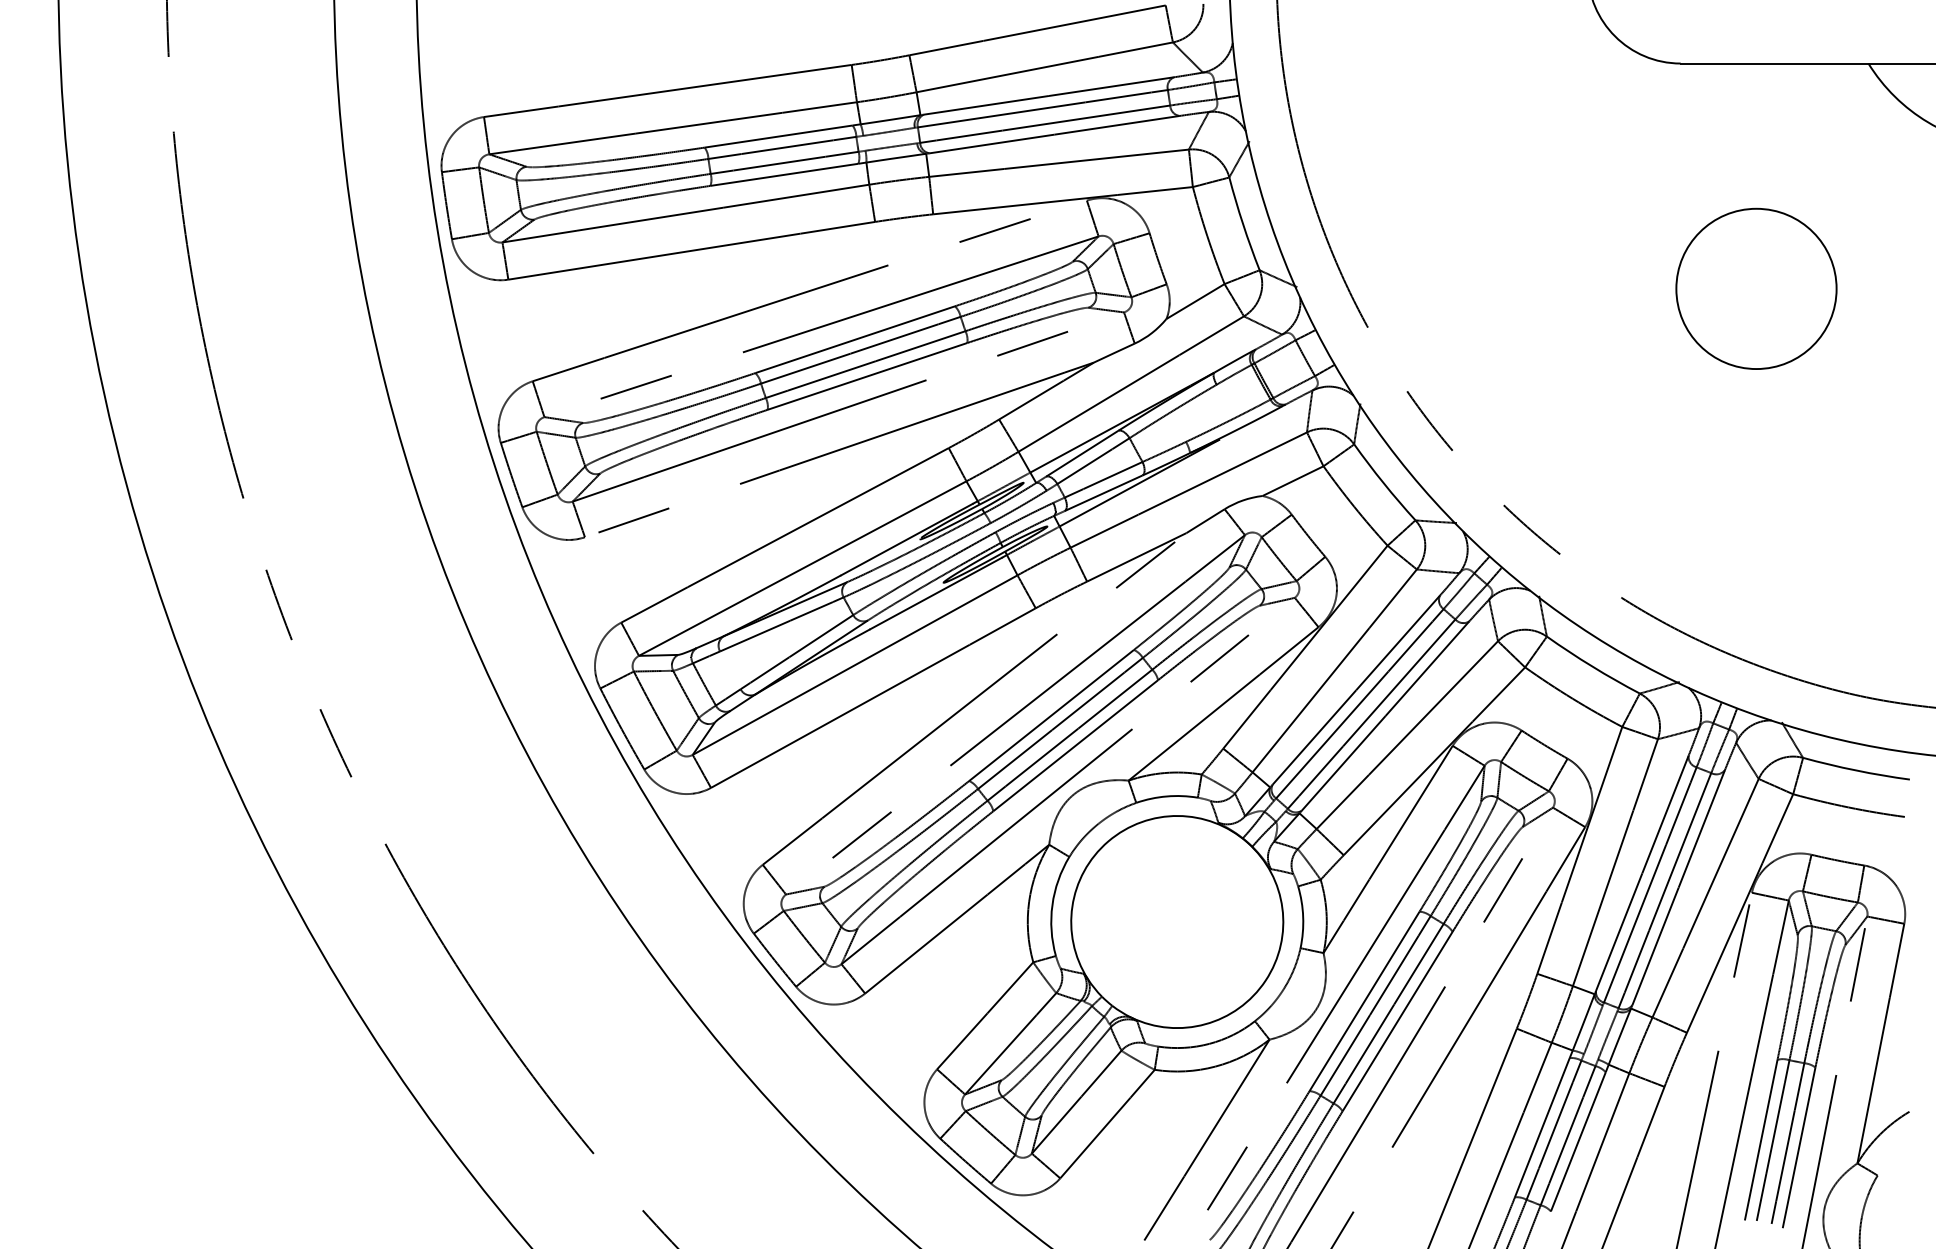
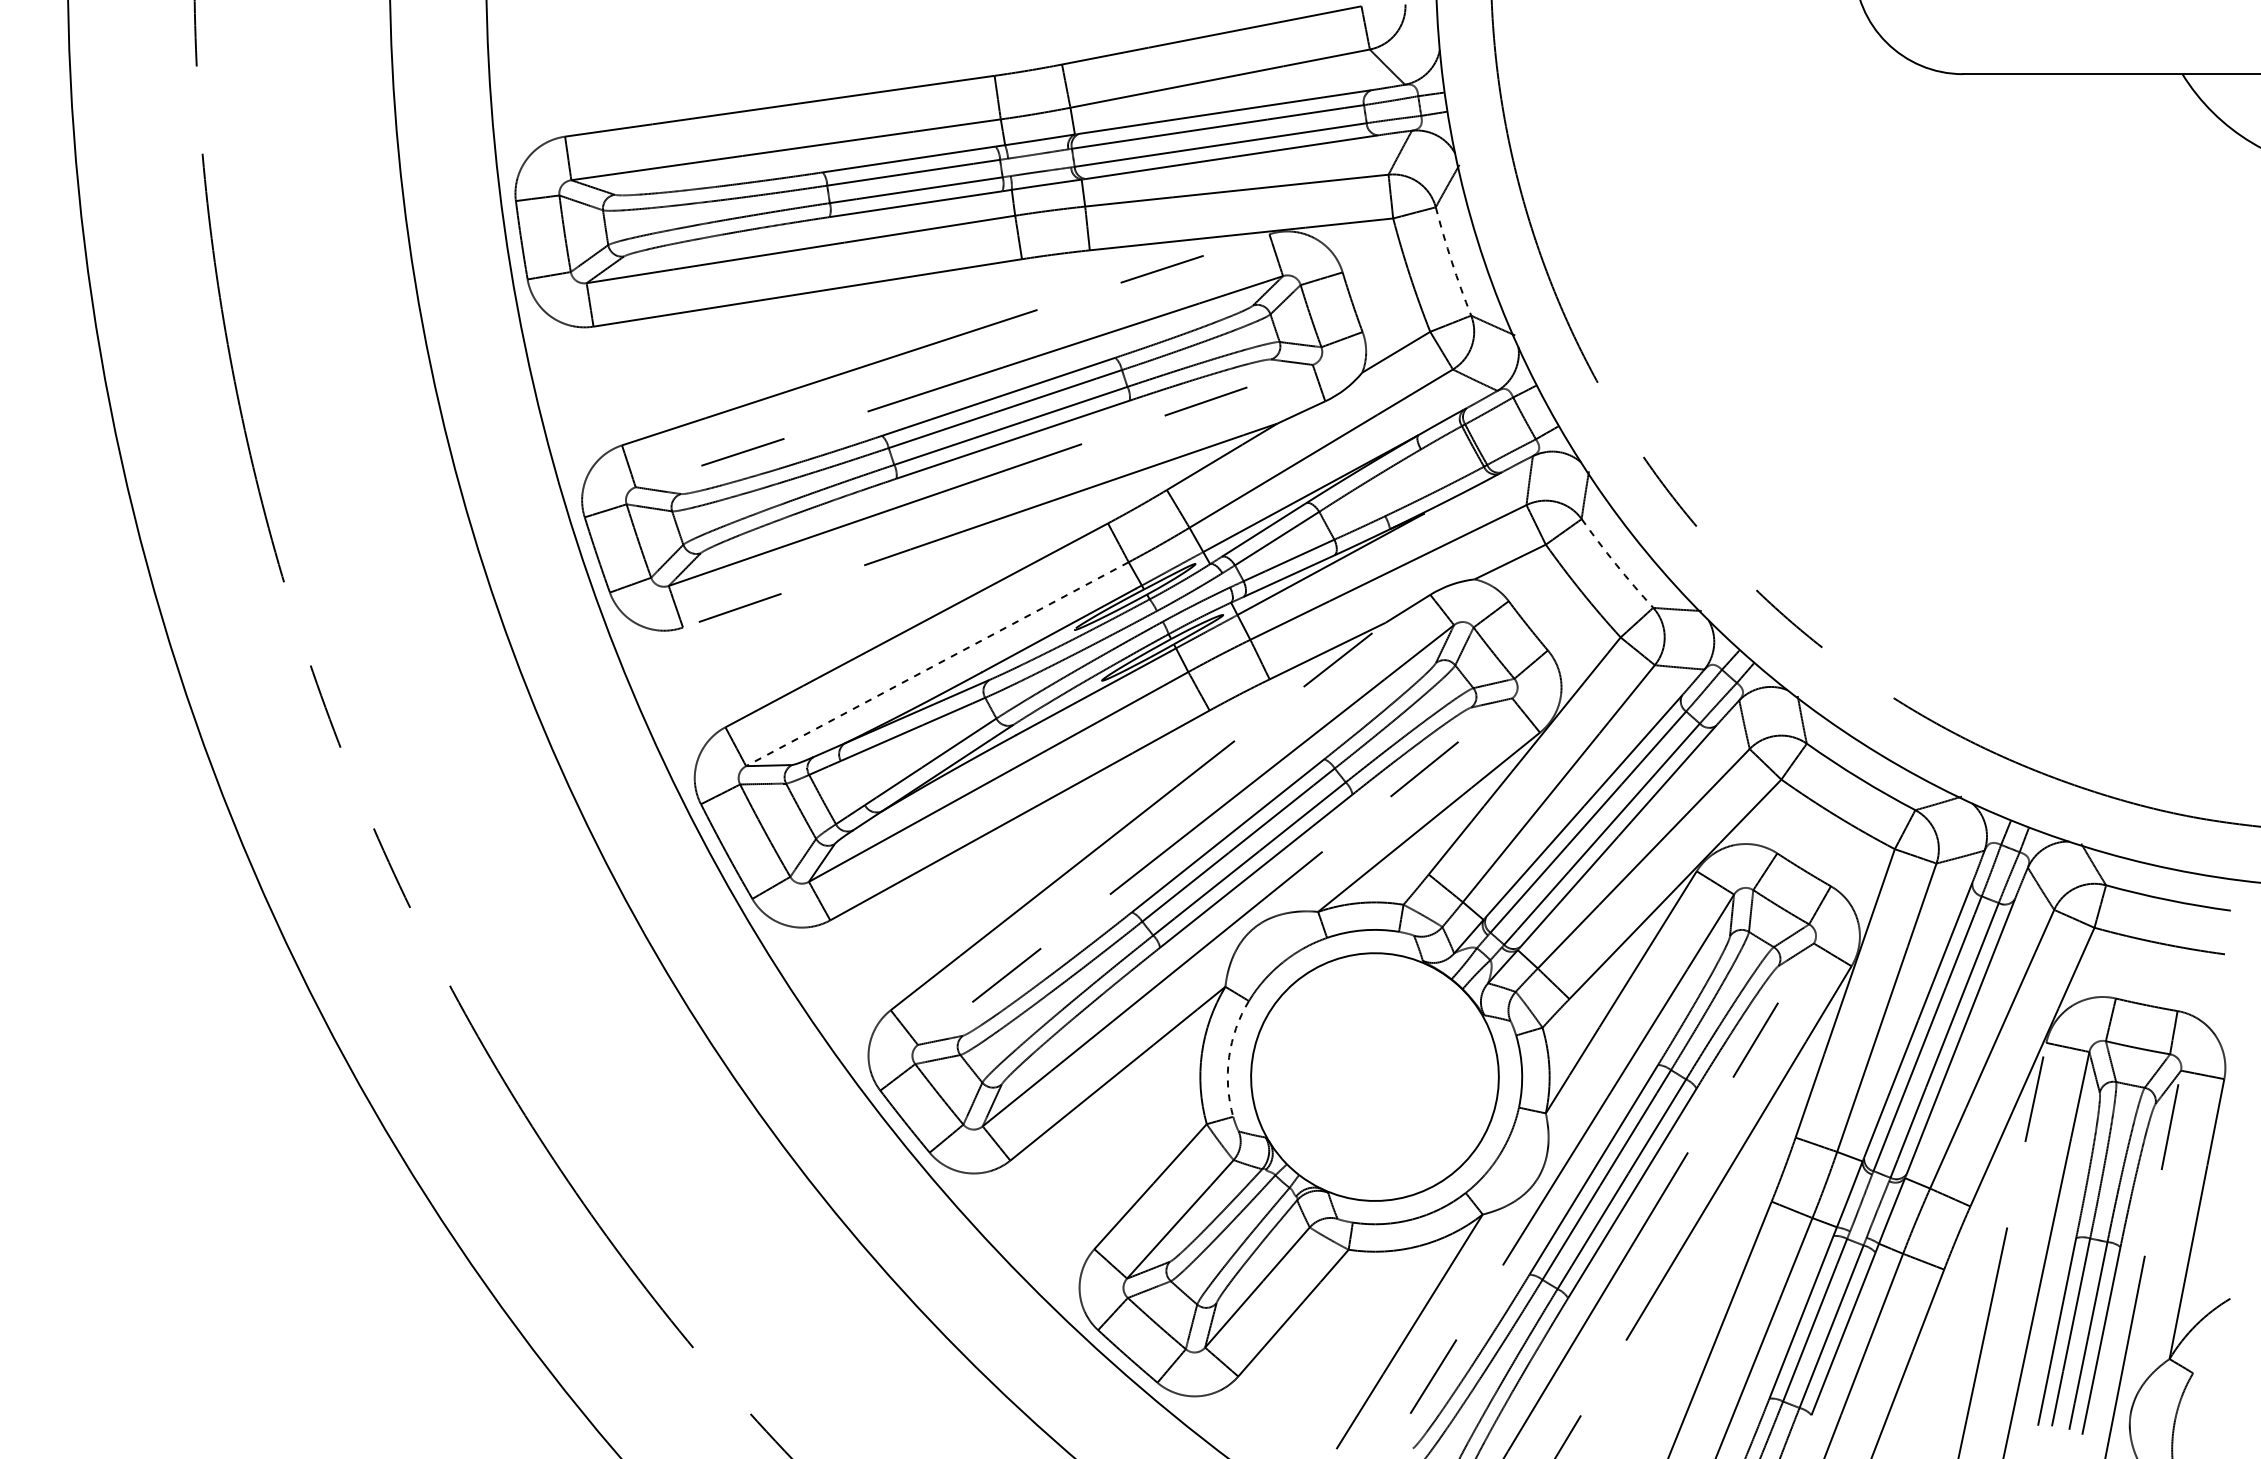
arc: (1242, 223) -> (1451, 261), solid -> dashed
circle: (1756, 288) -> (2051, 337), removed
arc: (1384, 483) -> (1616, 564), solid -> dashed
line: (802, 568) -> (937, 664), solid -> dashed
arc: (1052, 905) -> (1229, 1057), solid -> dashed

